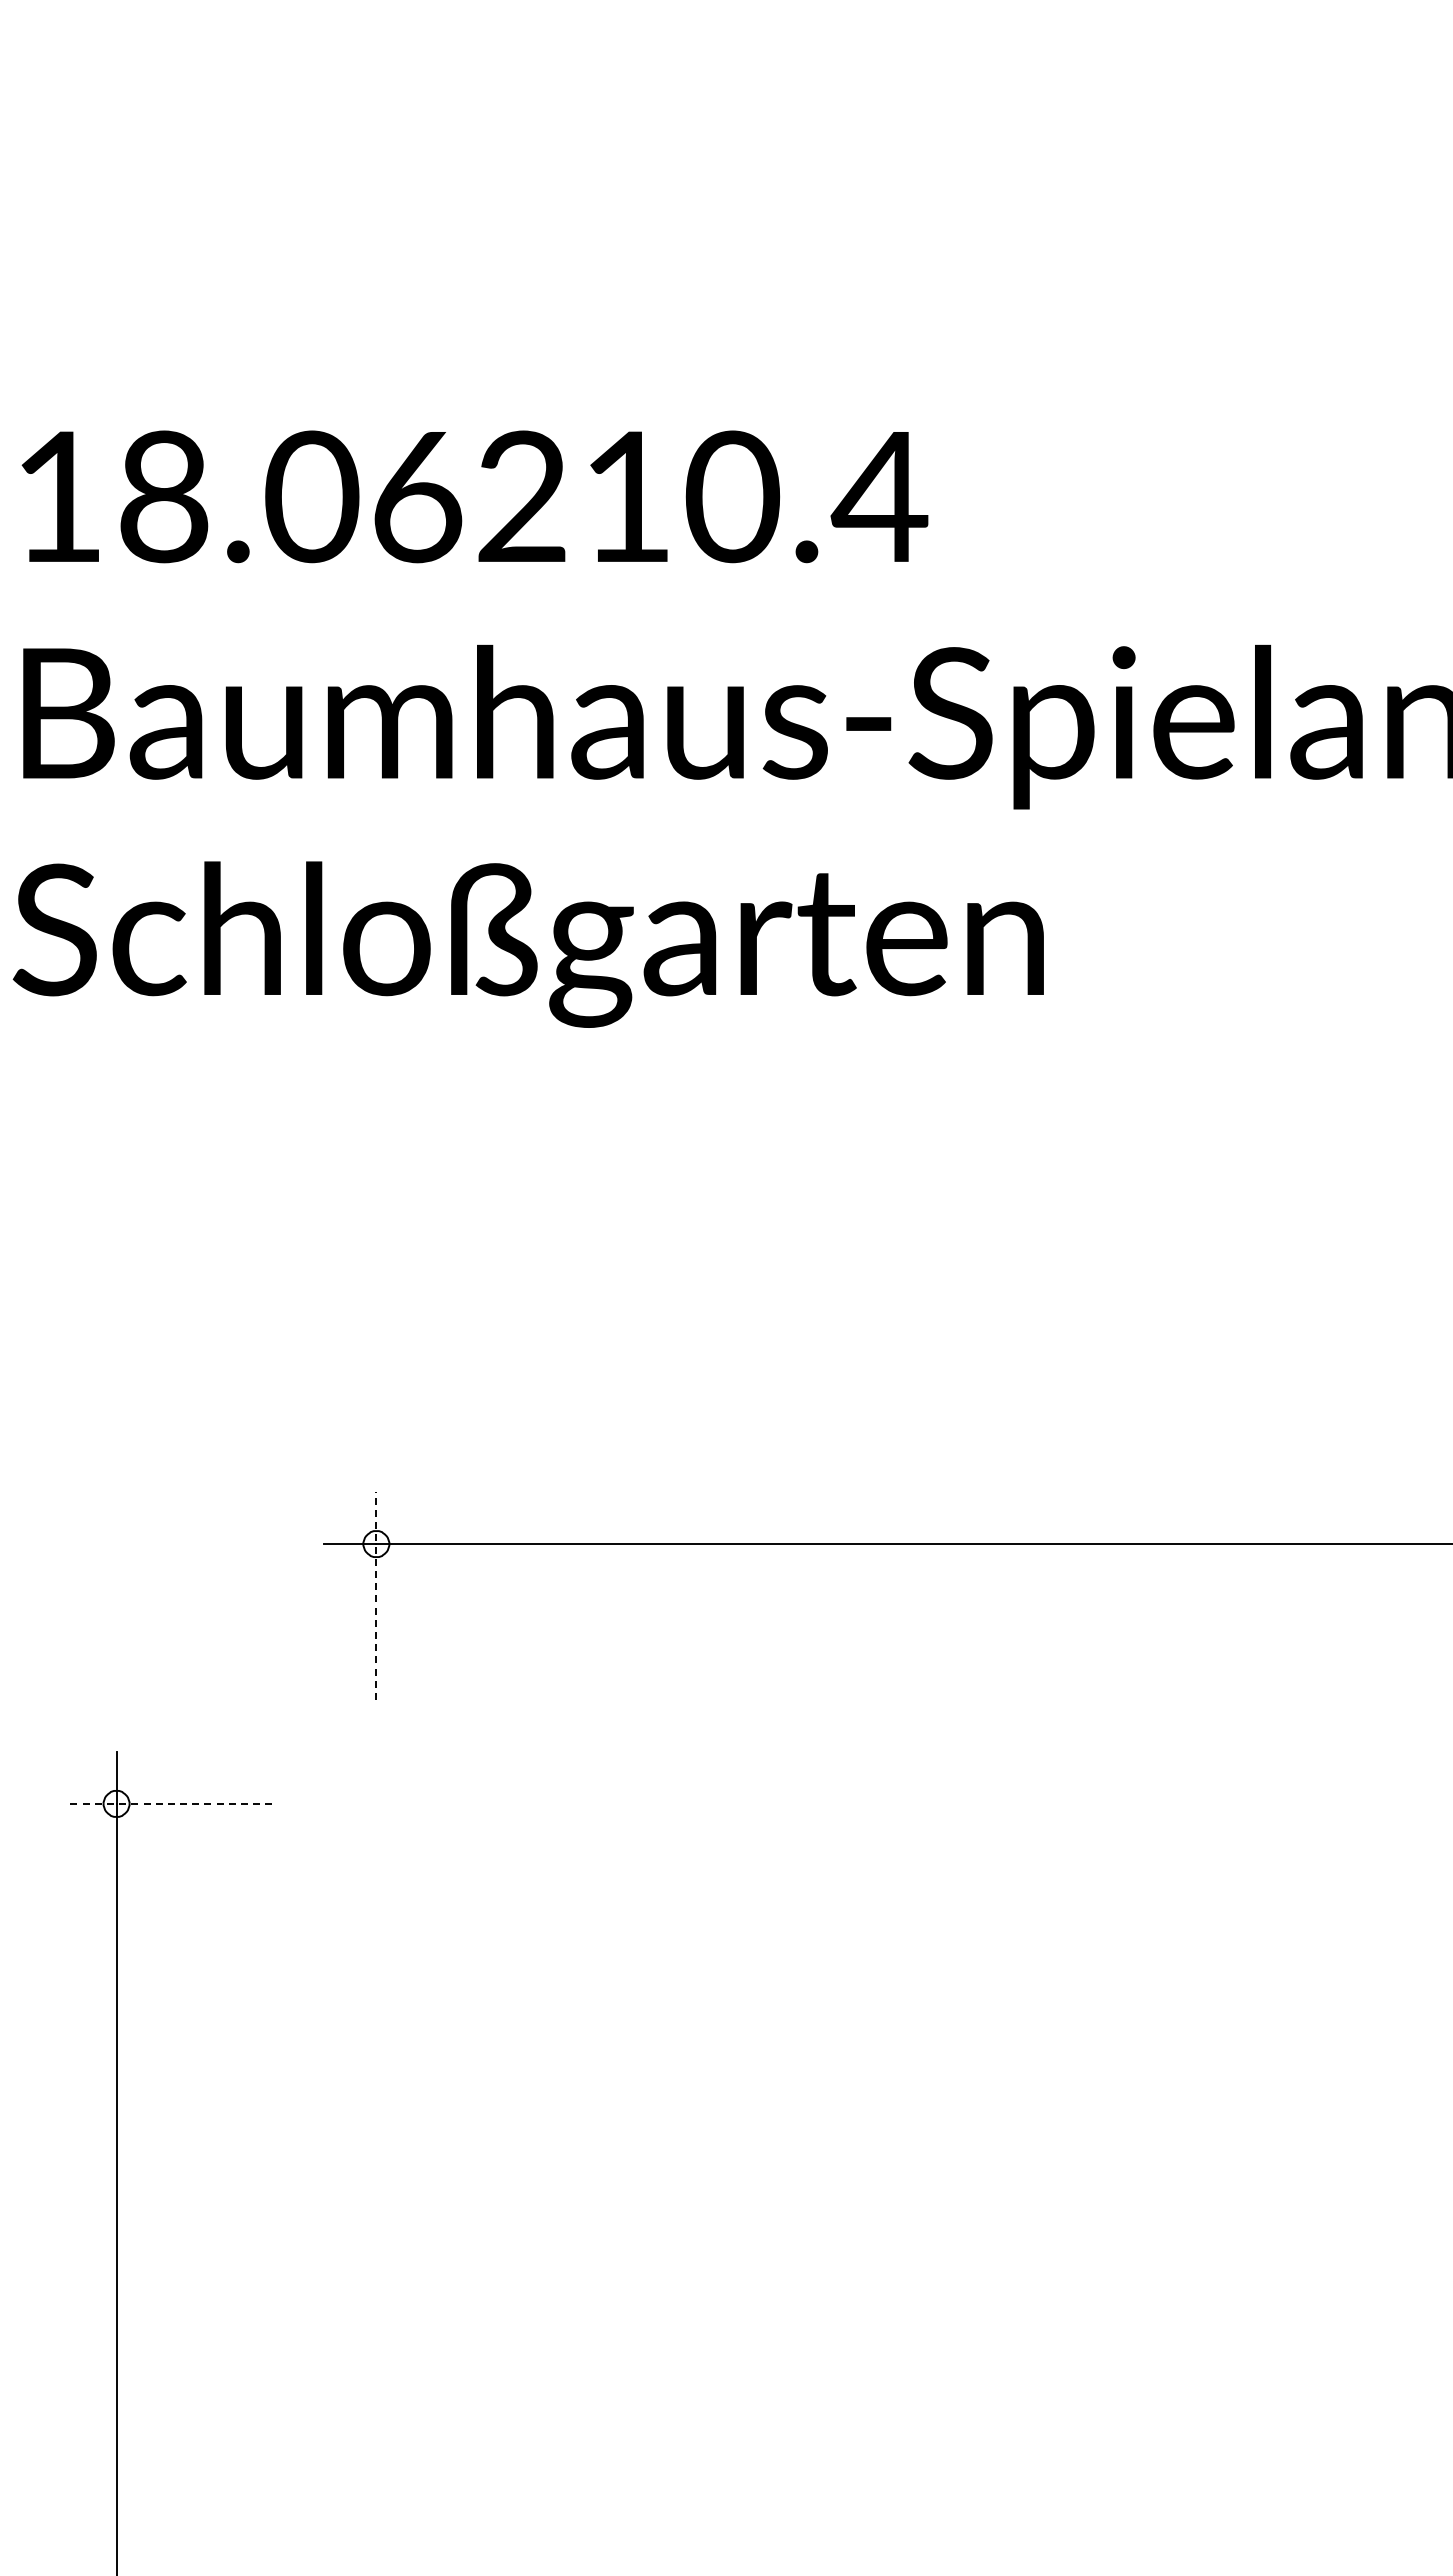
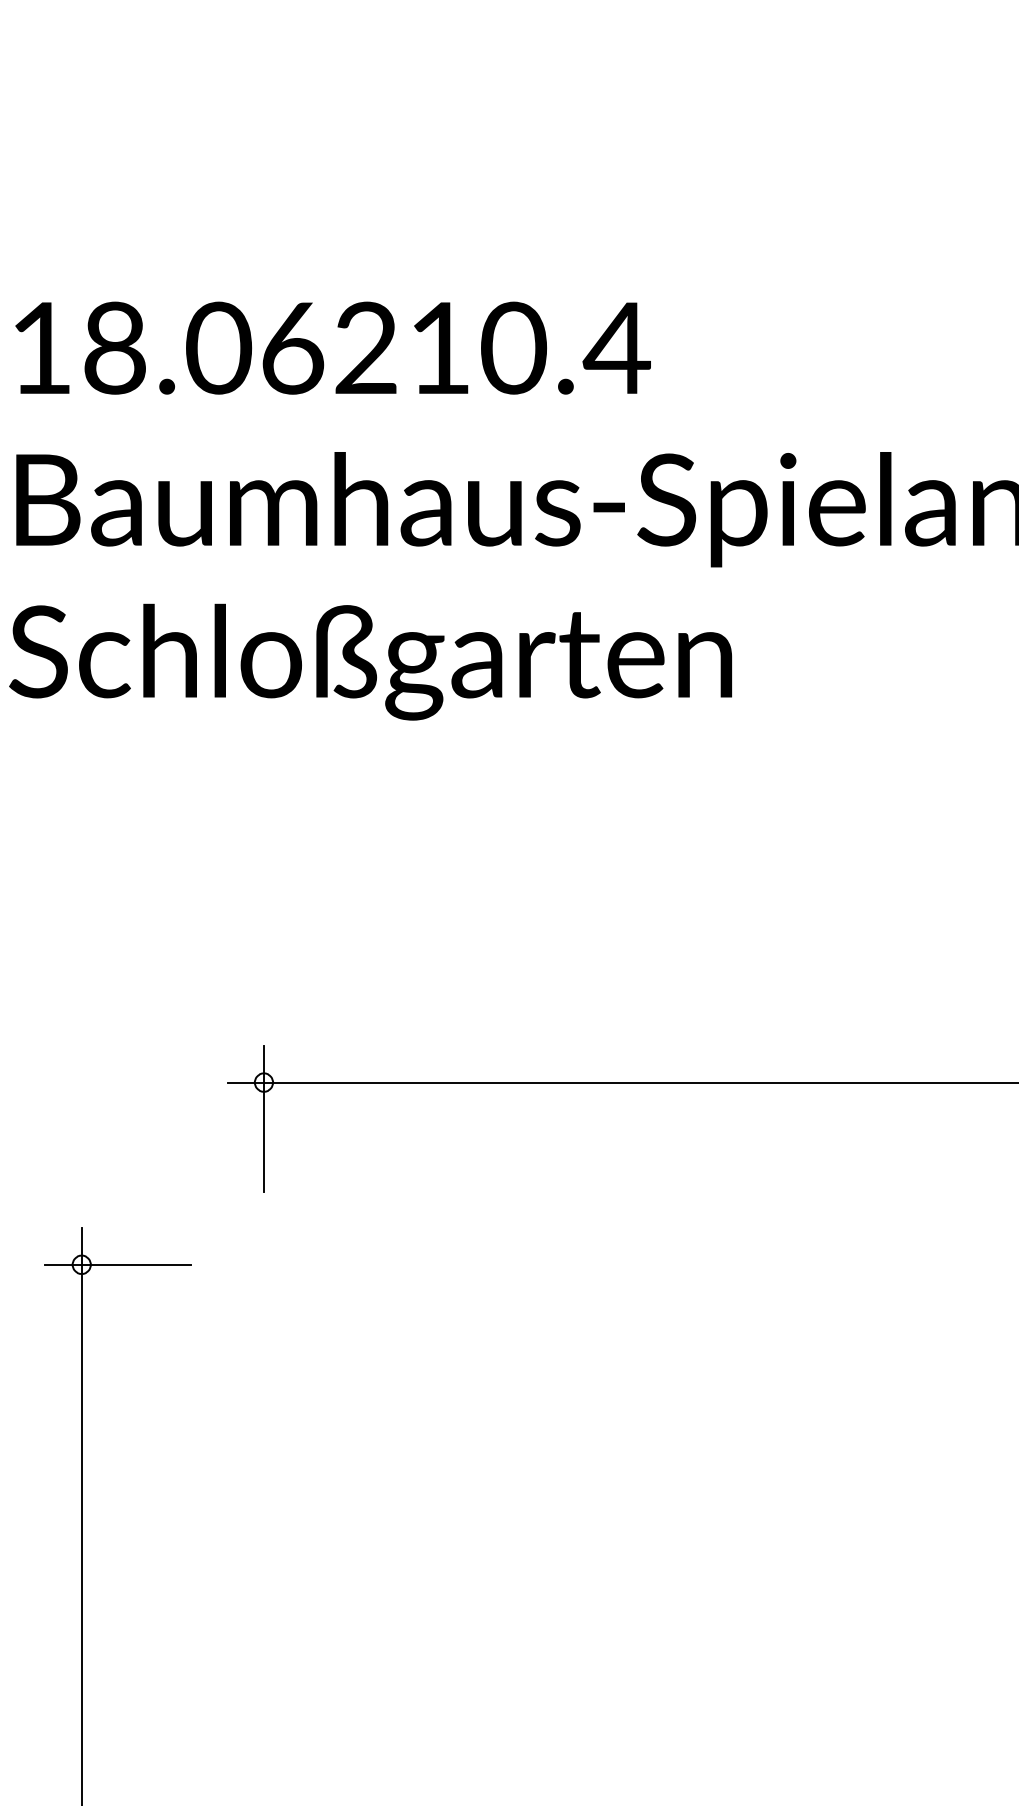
line: (376, 1596) -> (264, 1119), dashed -> solid
line: (168, 1803) -> (118, 1264), dashed -> solid

